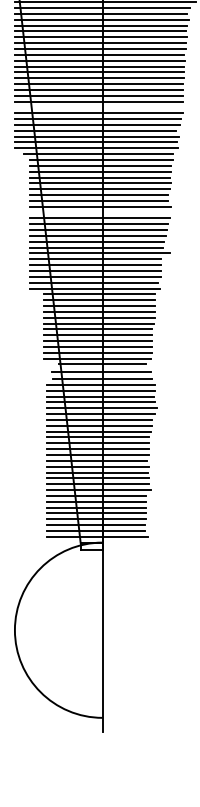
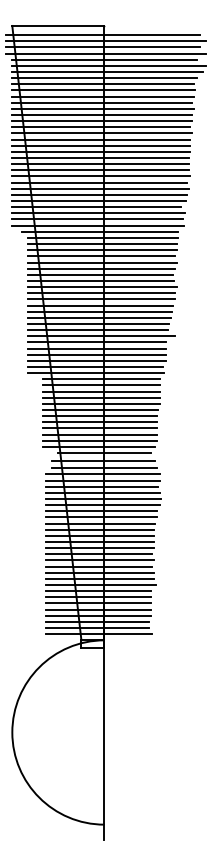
line: (97, 107) -> (99, 182), added
line: (99, 212) -> (101, 293), added

